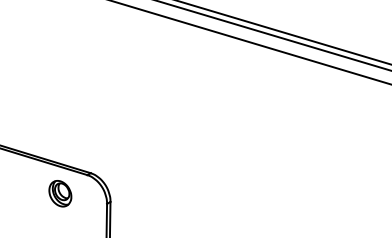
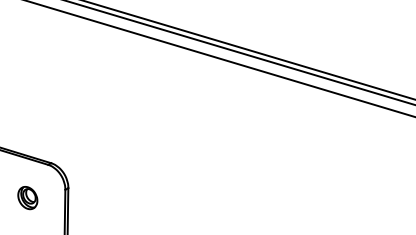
part: (59, 194) -> (27, 198), moved

